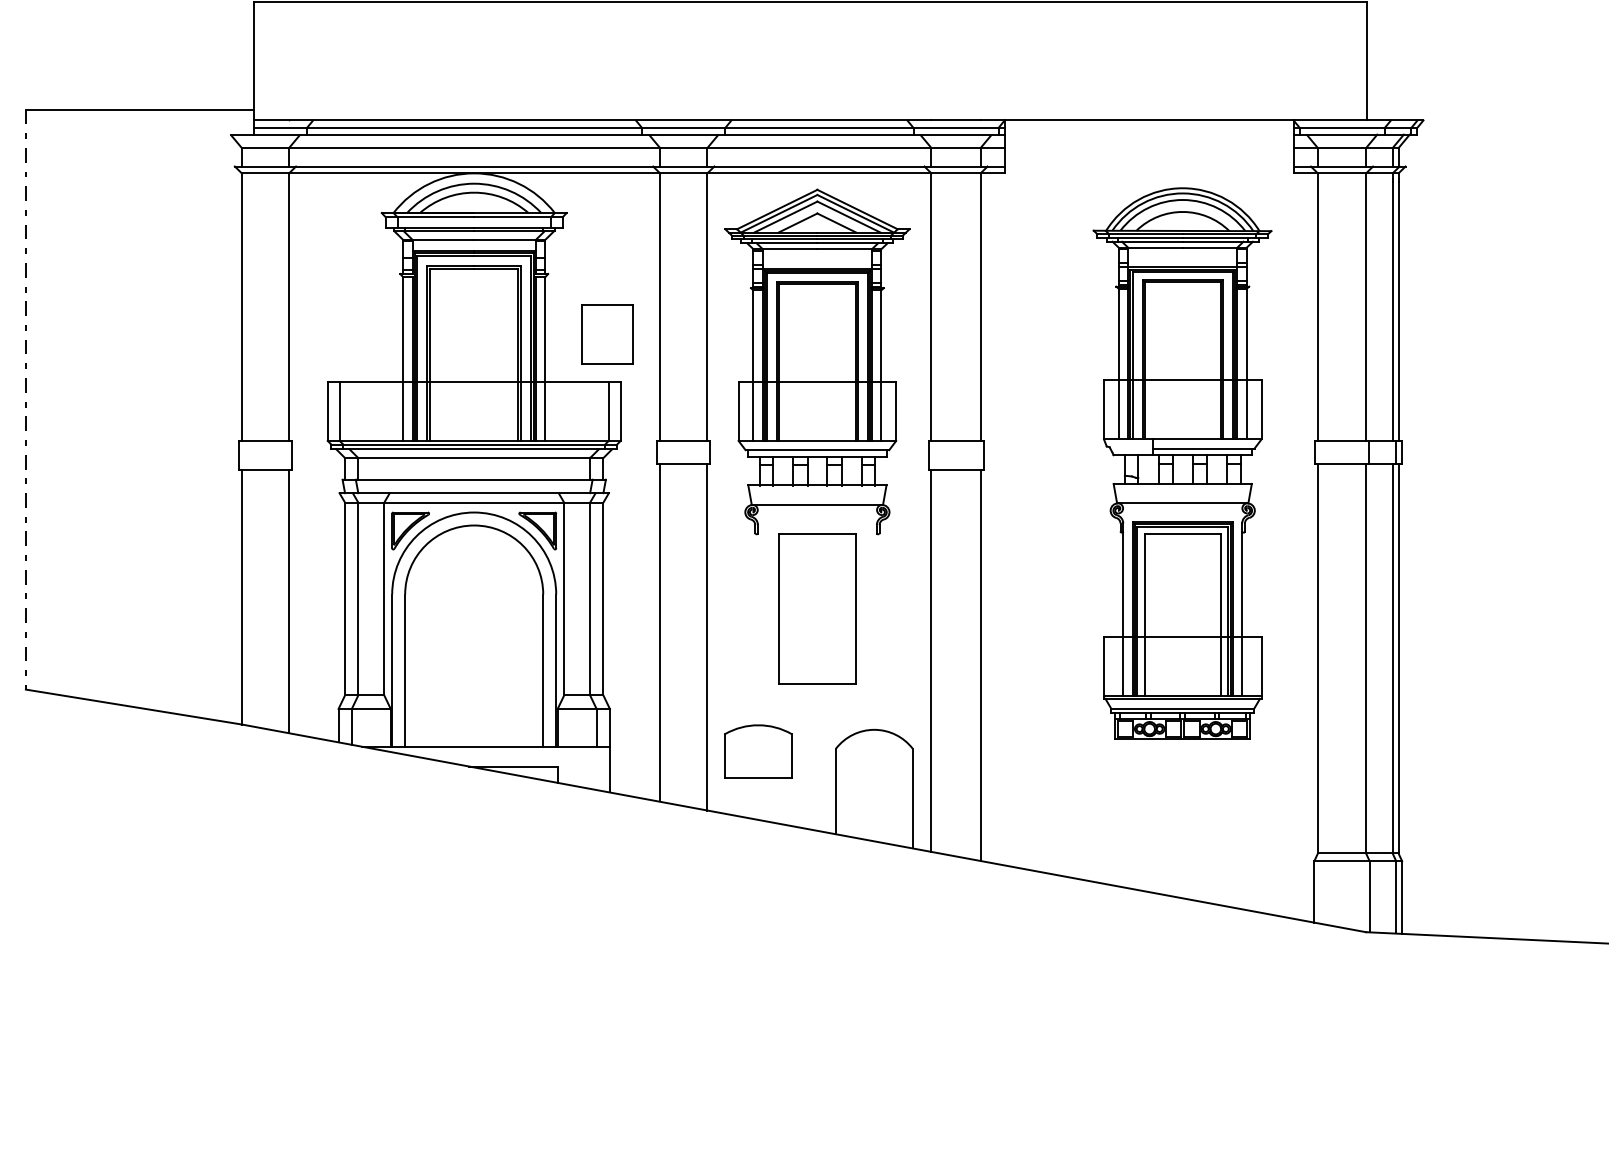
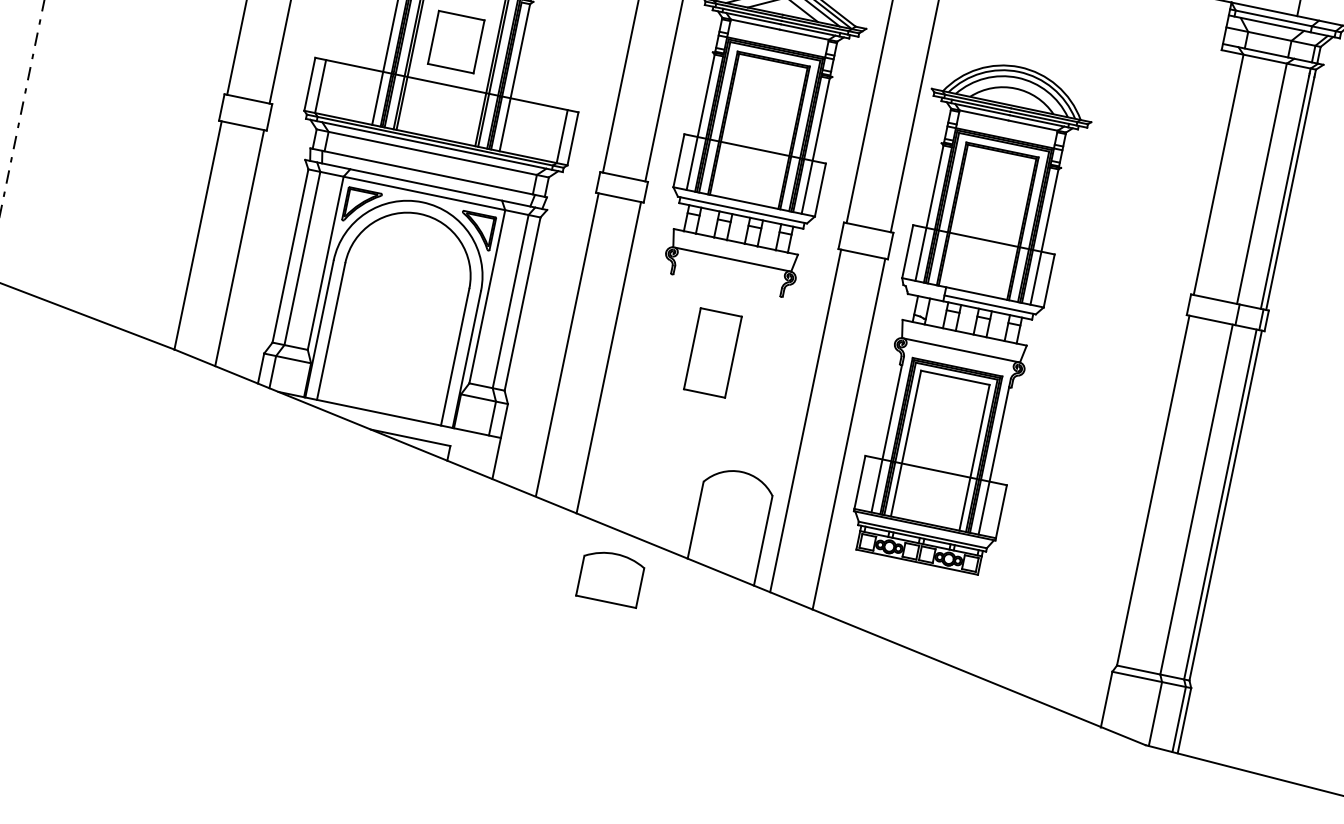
part: (607, 334) -> (455, 42), moved
part: (1182, 463) -> (968, 314), moved
part: (817, 608) -> (713, 352), size x0.6
part: (758, 751) -> (611, 577), moved

